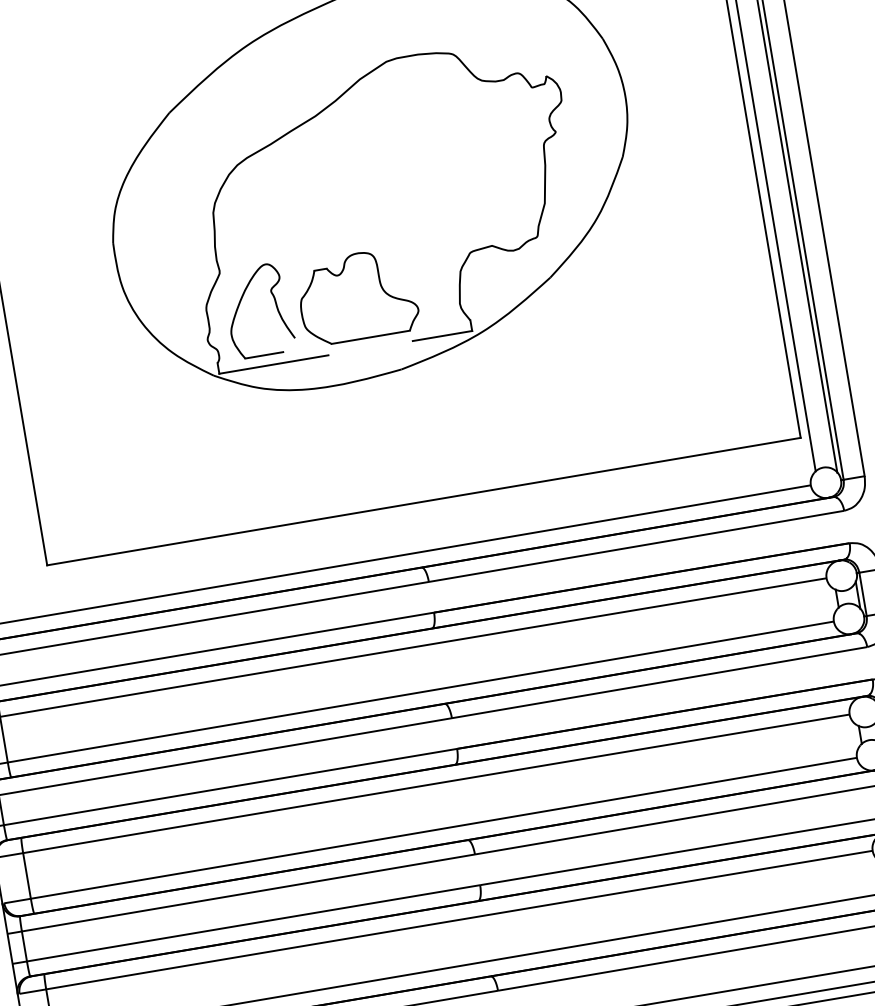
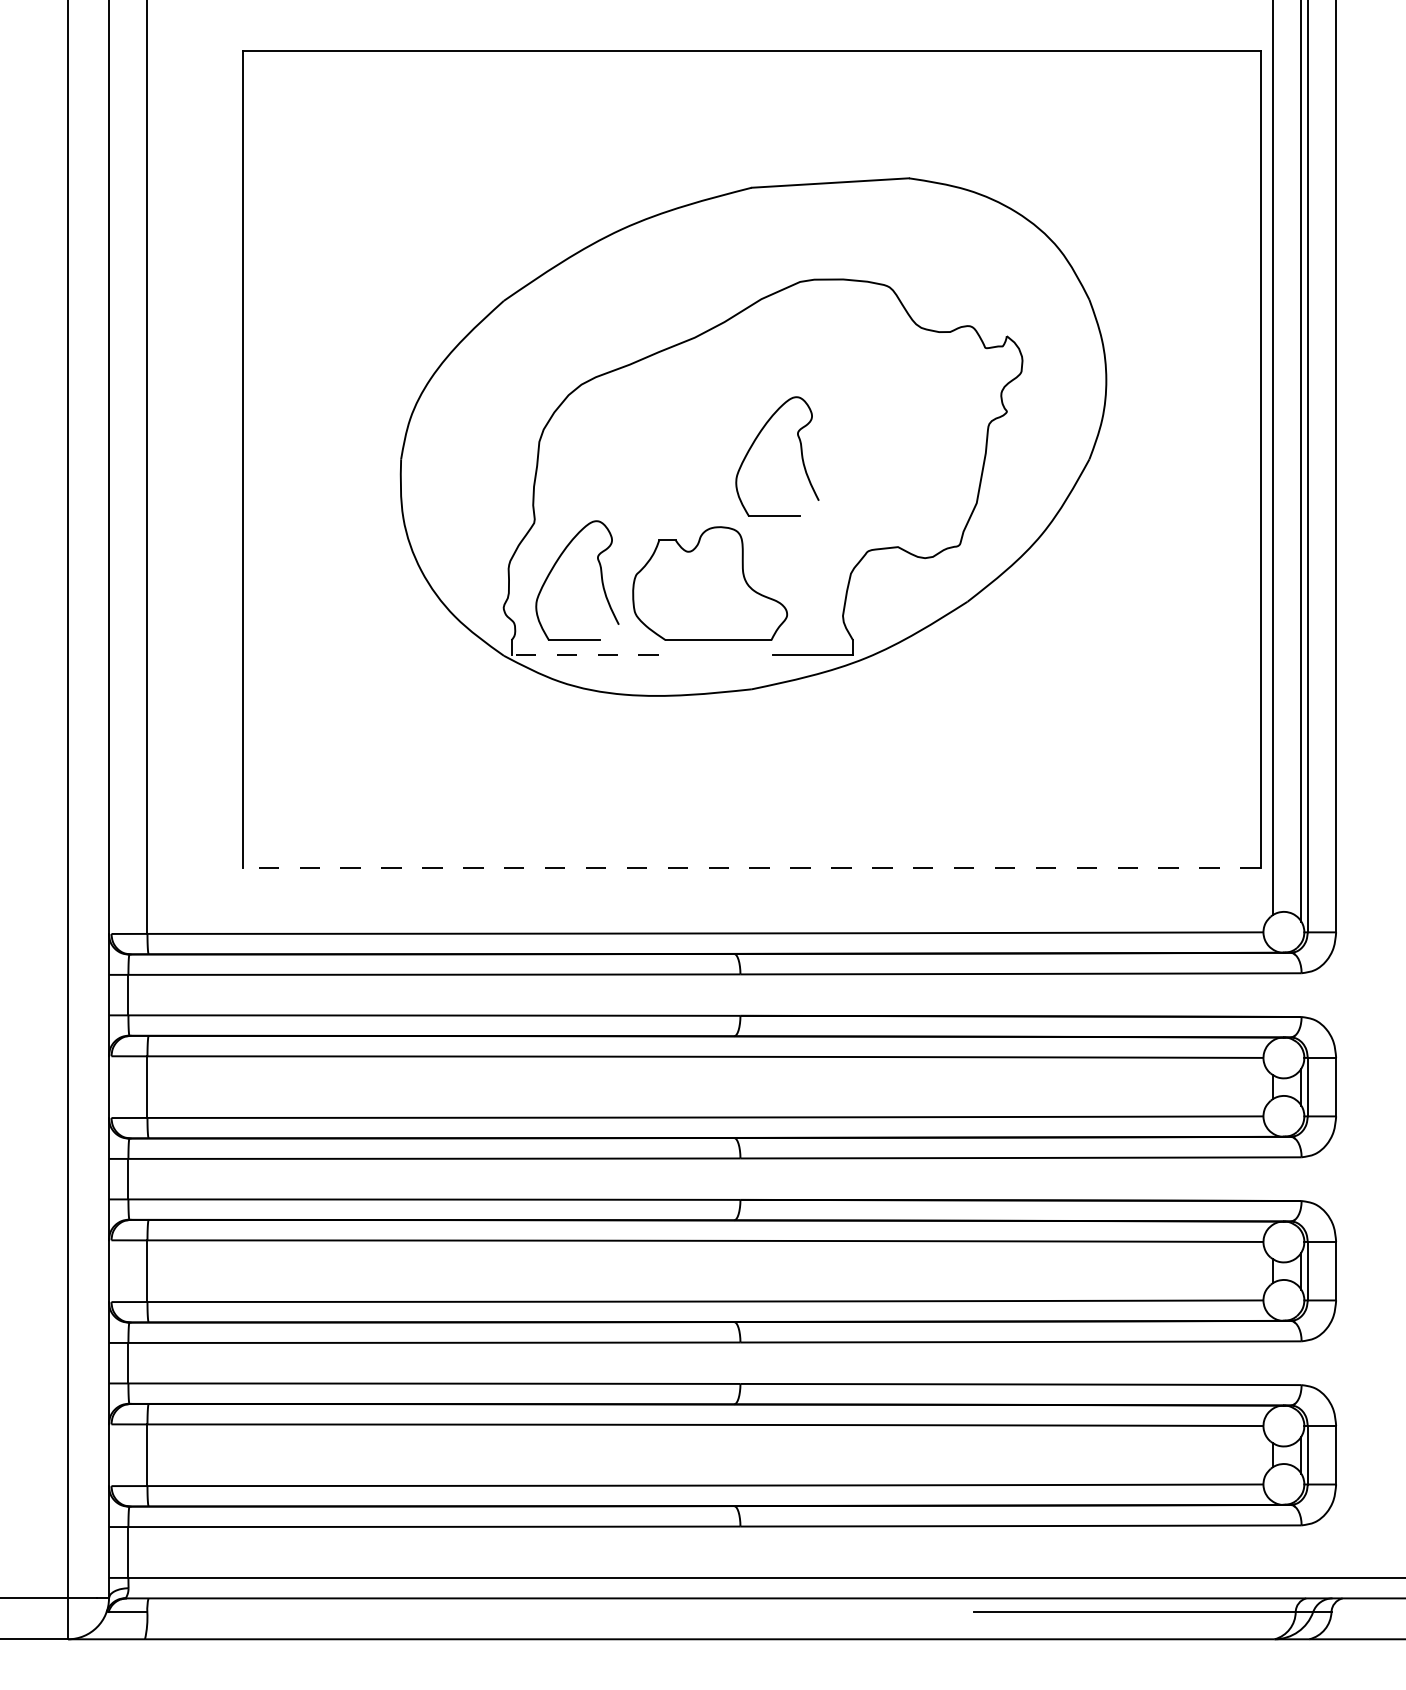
part: (407, 187) -> (800, 451), added
line: (274, 364) -> (585, 654), solid -> dashed
line: (423, 501) -> (751, 867), solid -> dashed

